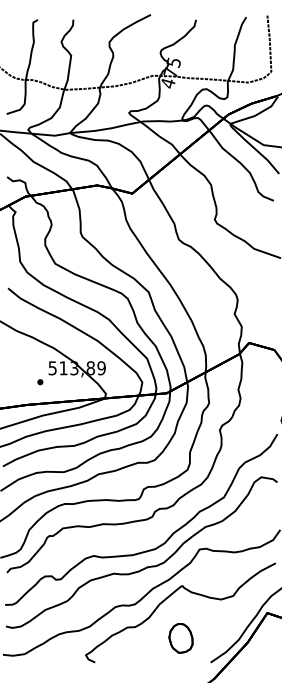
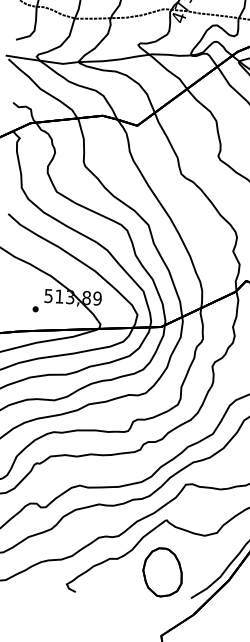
part: (180, 638) -> (162, 572), size x1.67

